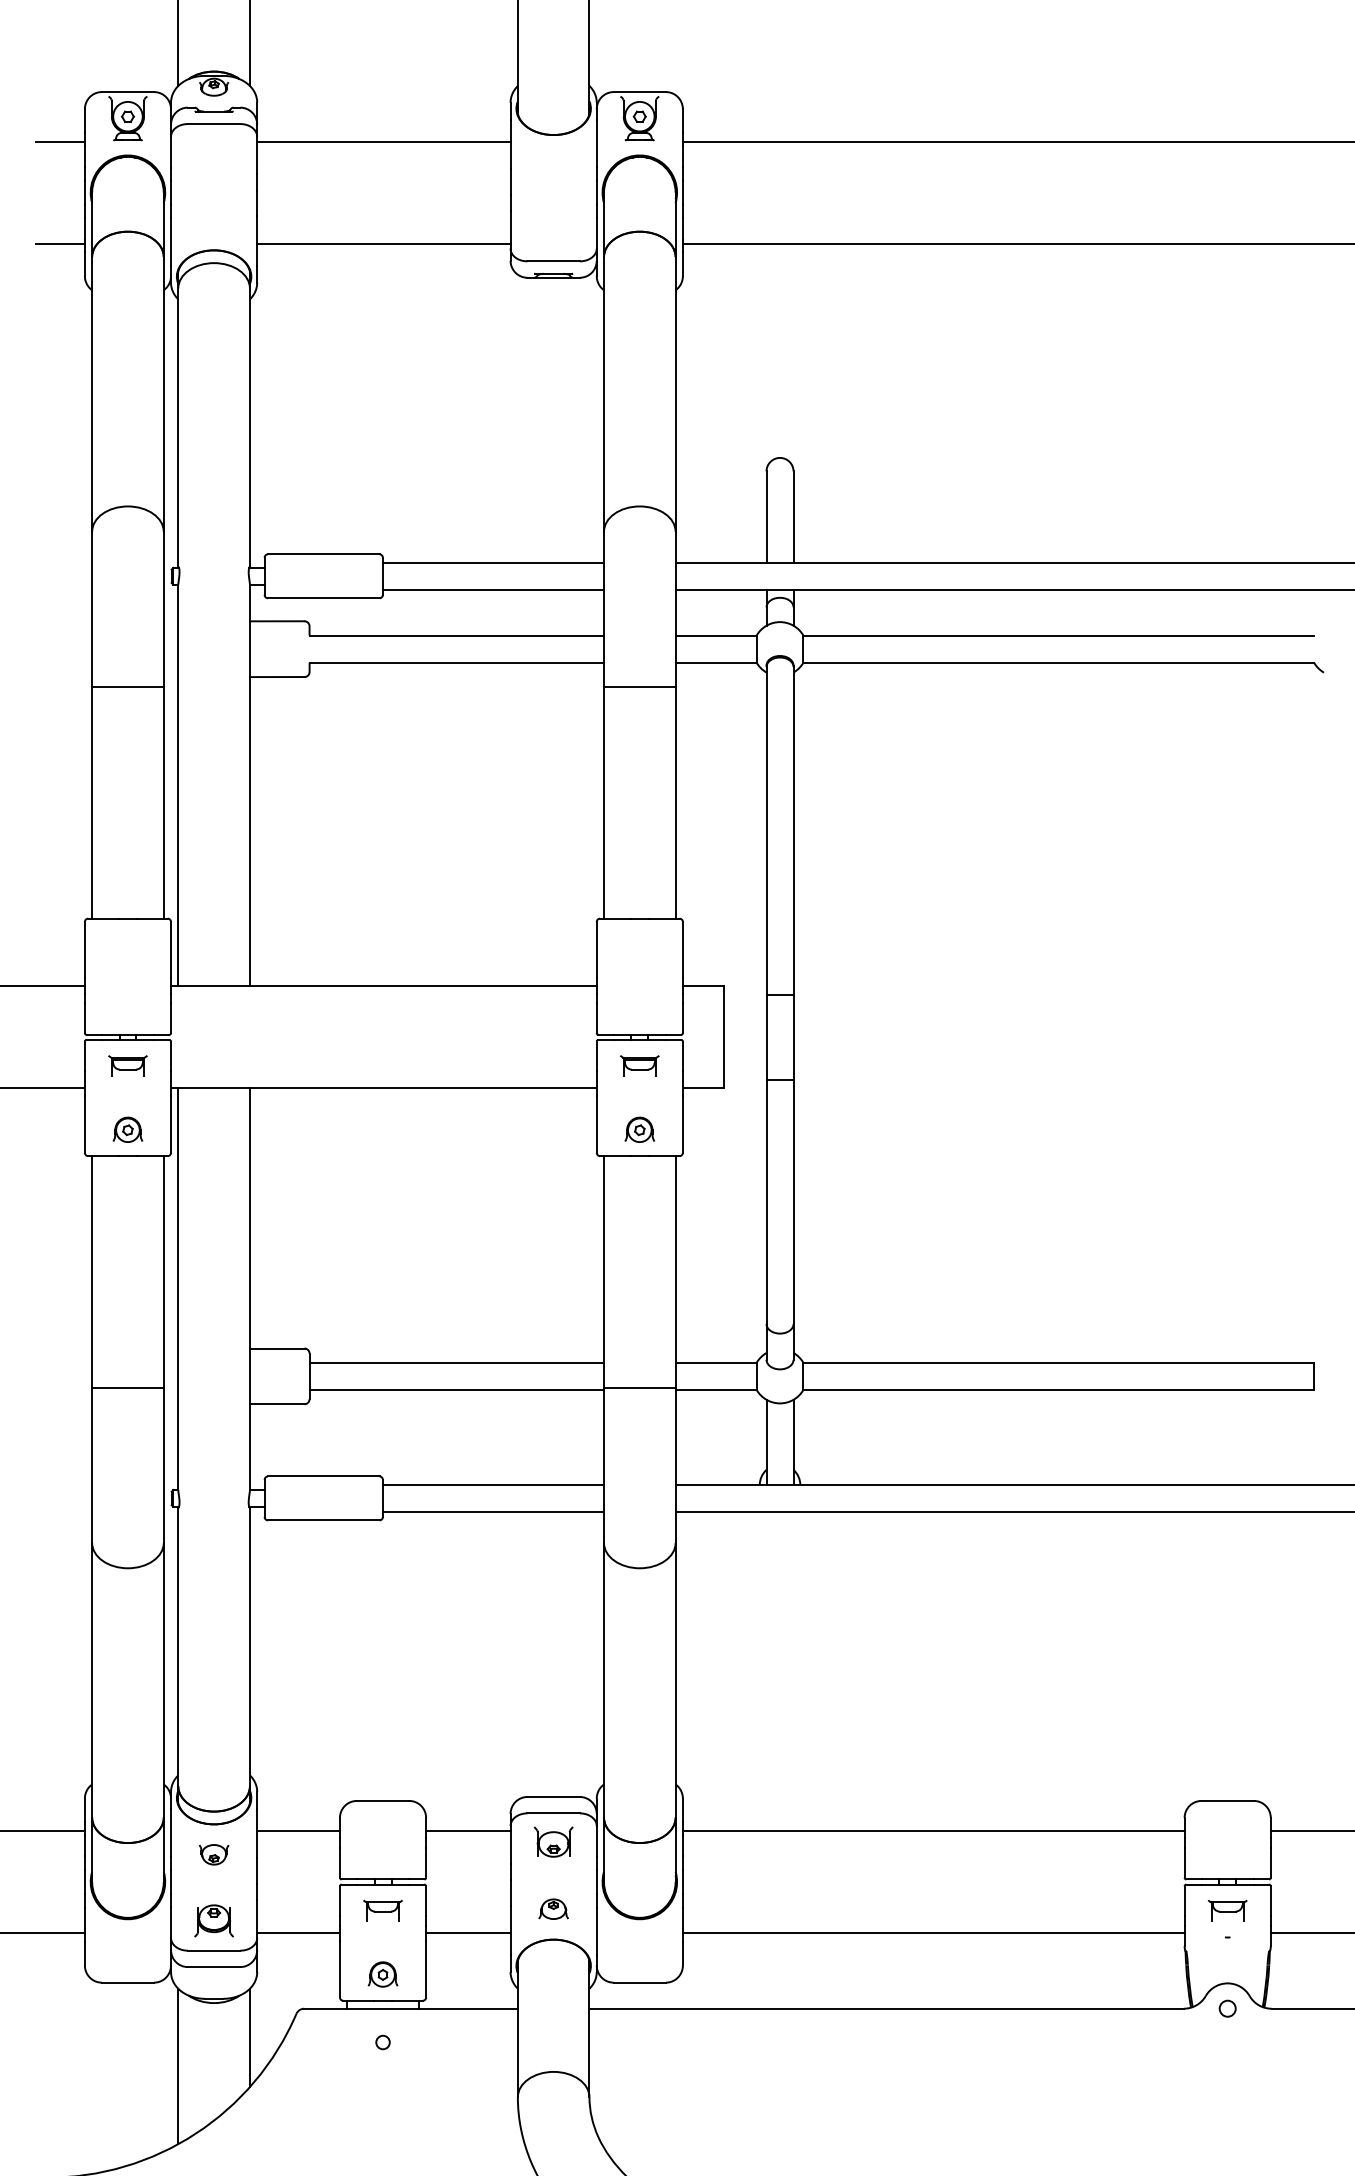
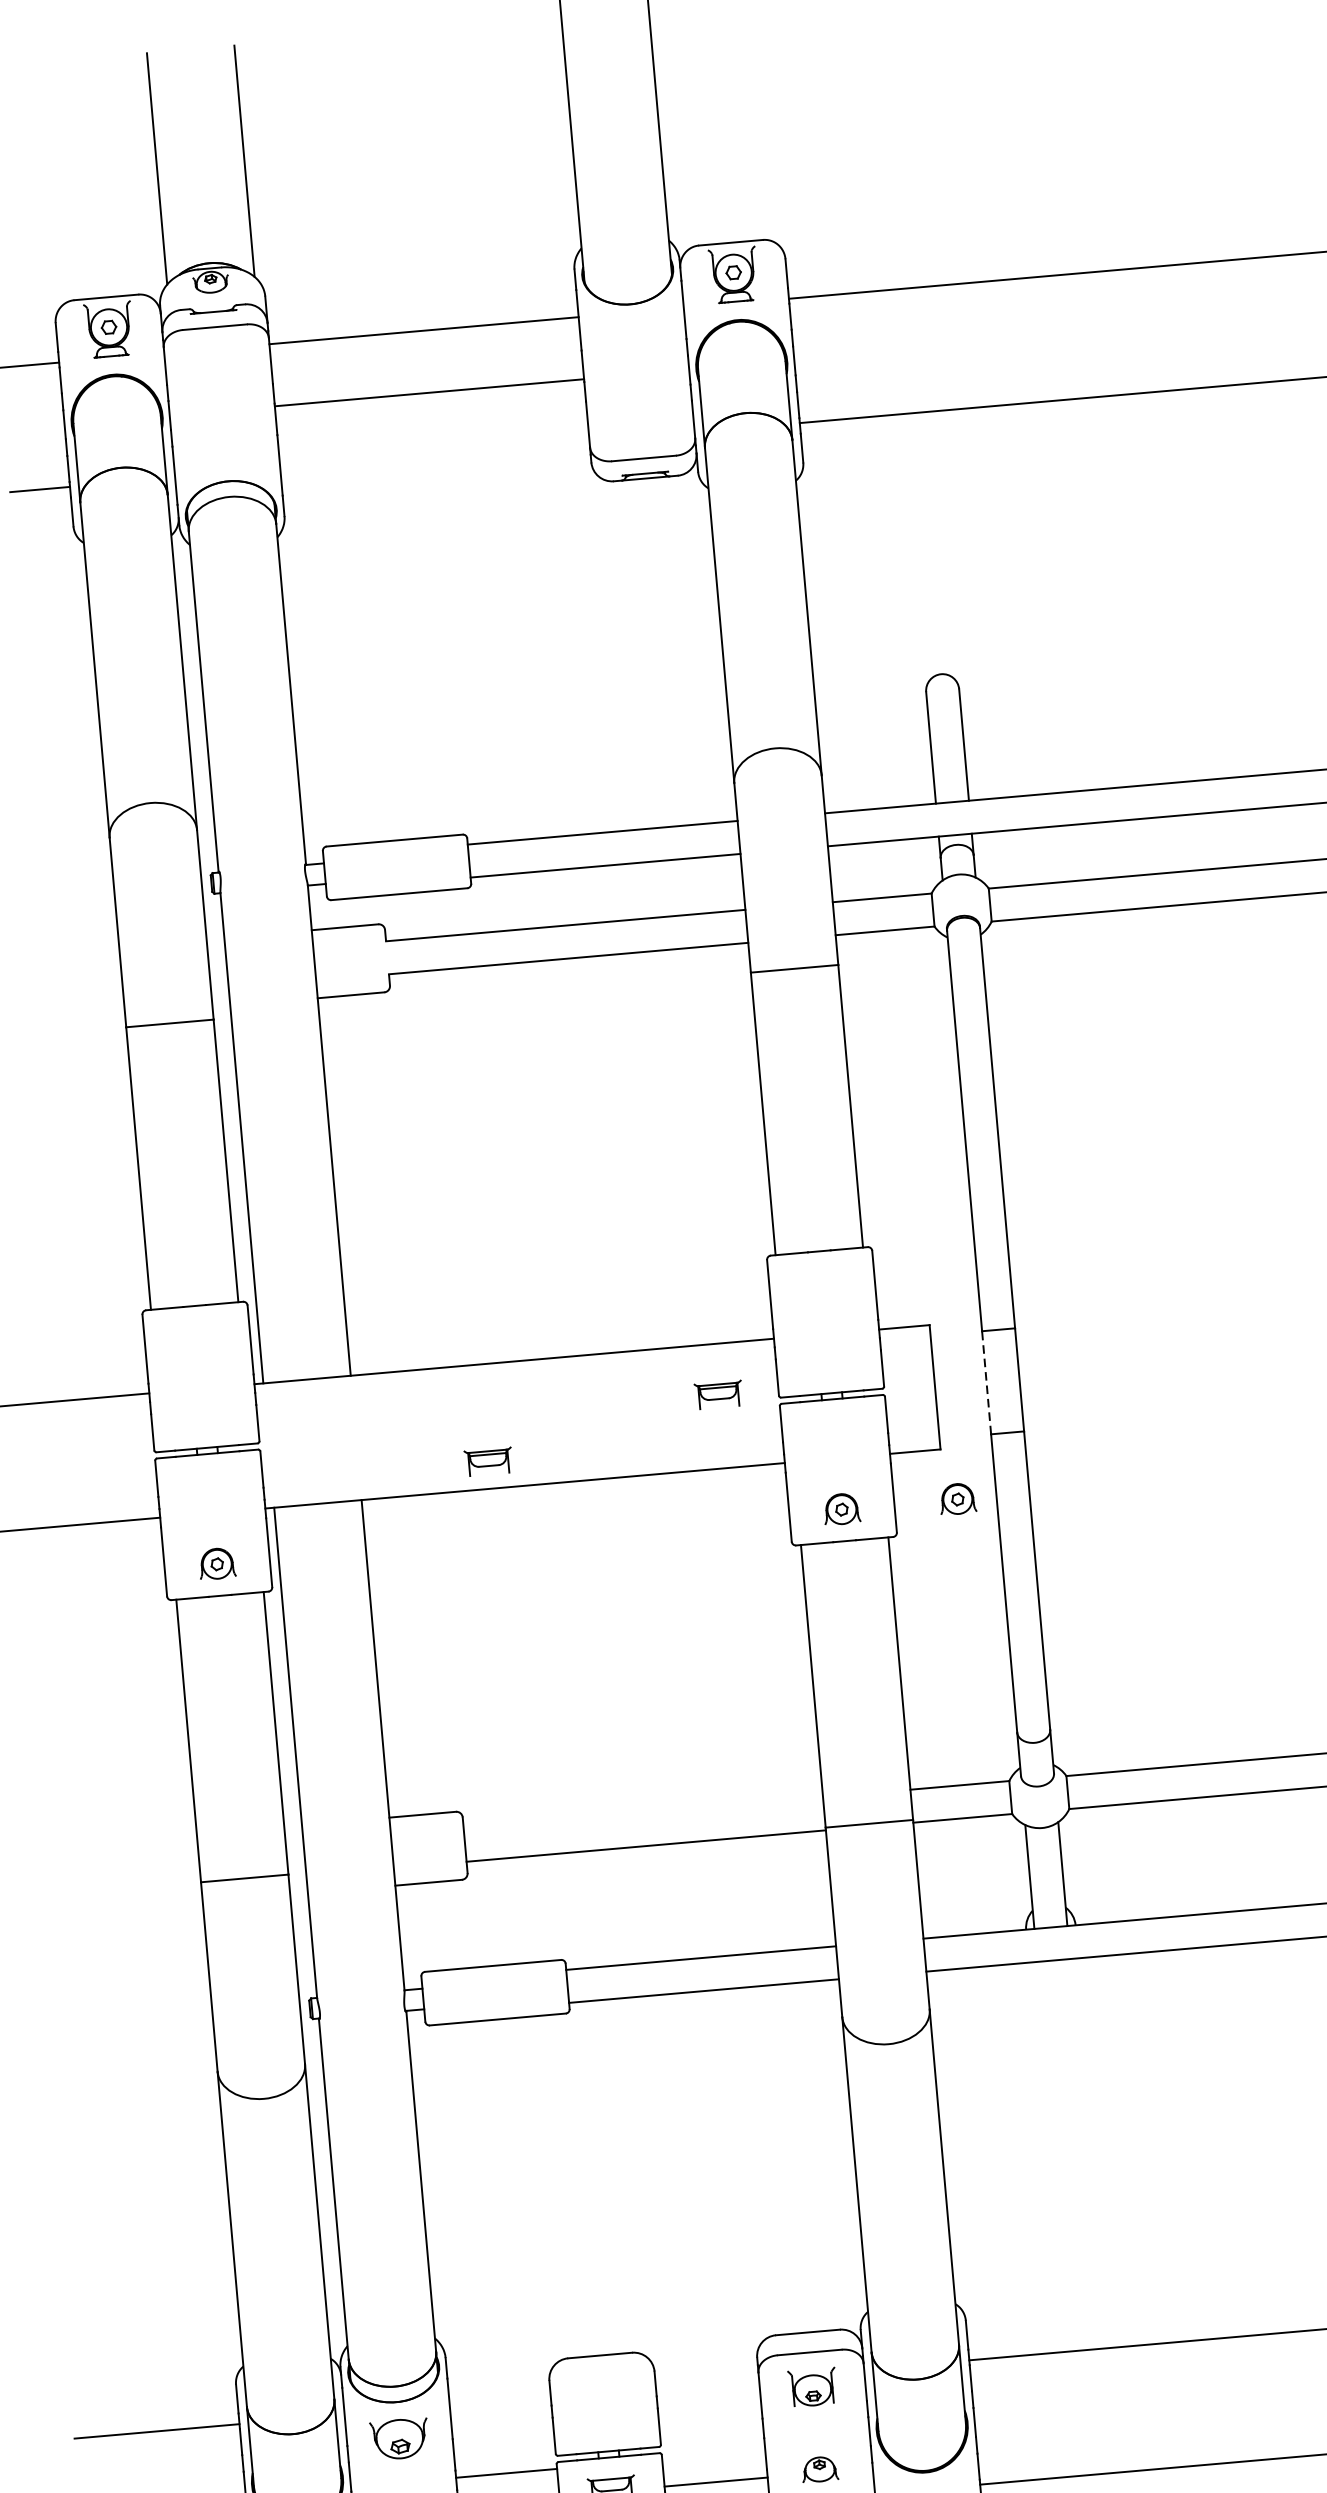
line: (383, 243) -> (428, 392), moved
line: (766, 1036) -> (986, 1381), solid -> dashed
part: (127, 1065) -> (488, 1460), moved
part: (639, 1065) -> (718, 1394), moved
part: (734, 1129) -> (957, 1498), added
line: (456, 1362) -> (642, 1812), removed
line: (298, 1831) -> (506, 2473), moved
line: (468, 1831) -> (716, 2482), moved
part: (213, 1854) -> (398, 2438), size x1.6

